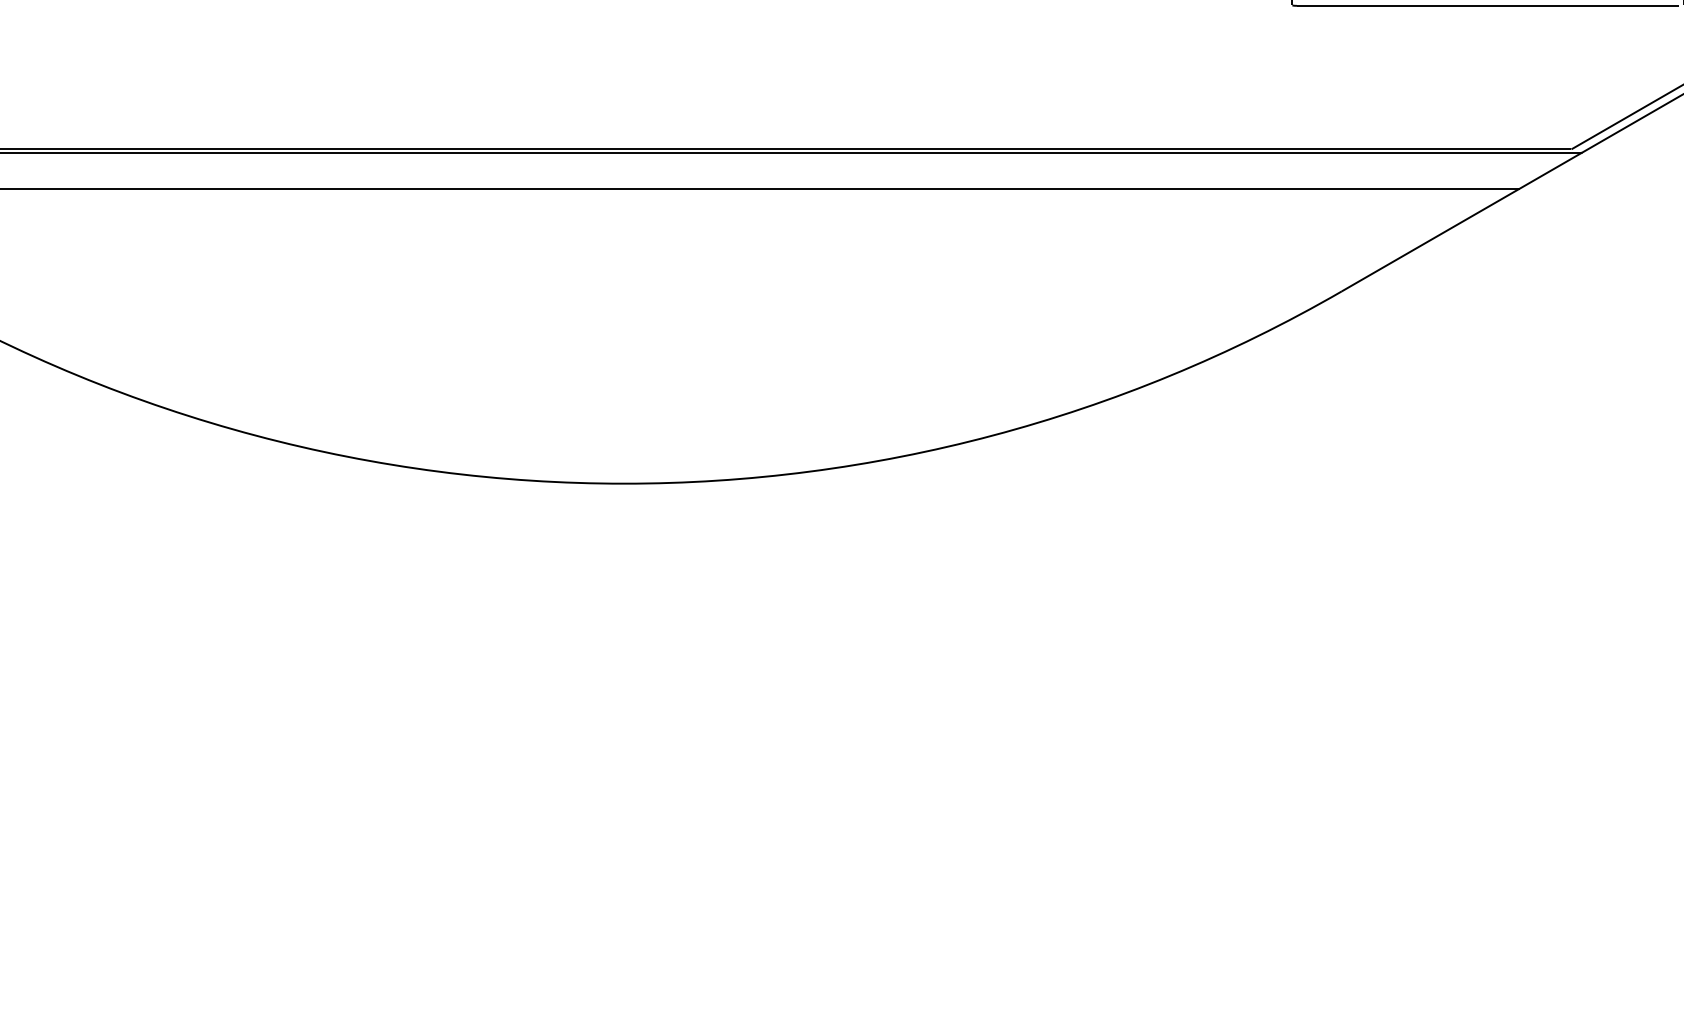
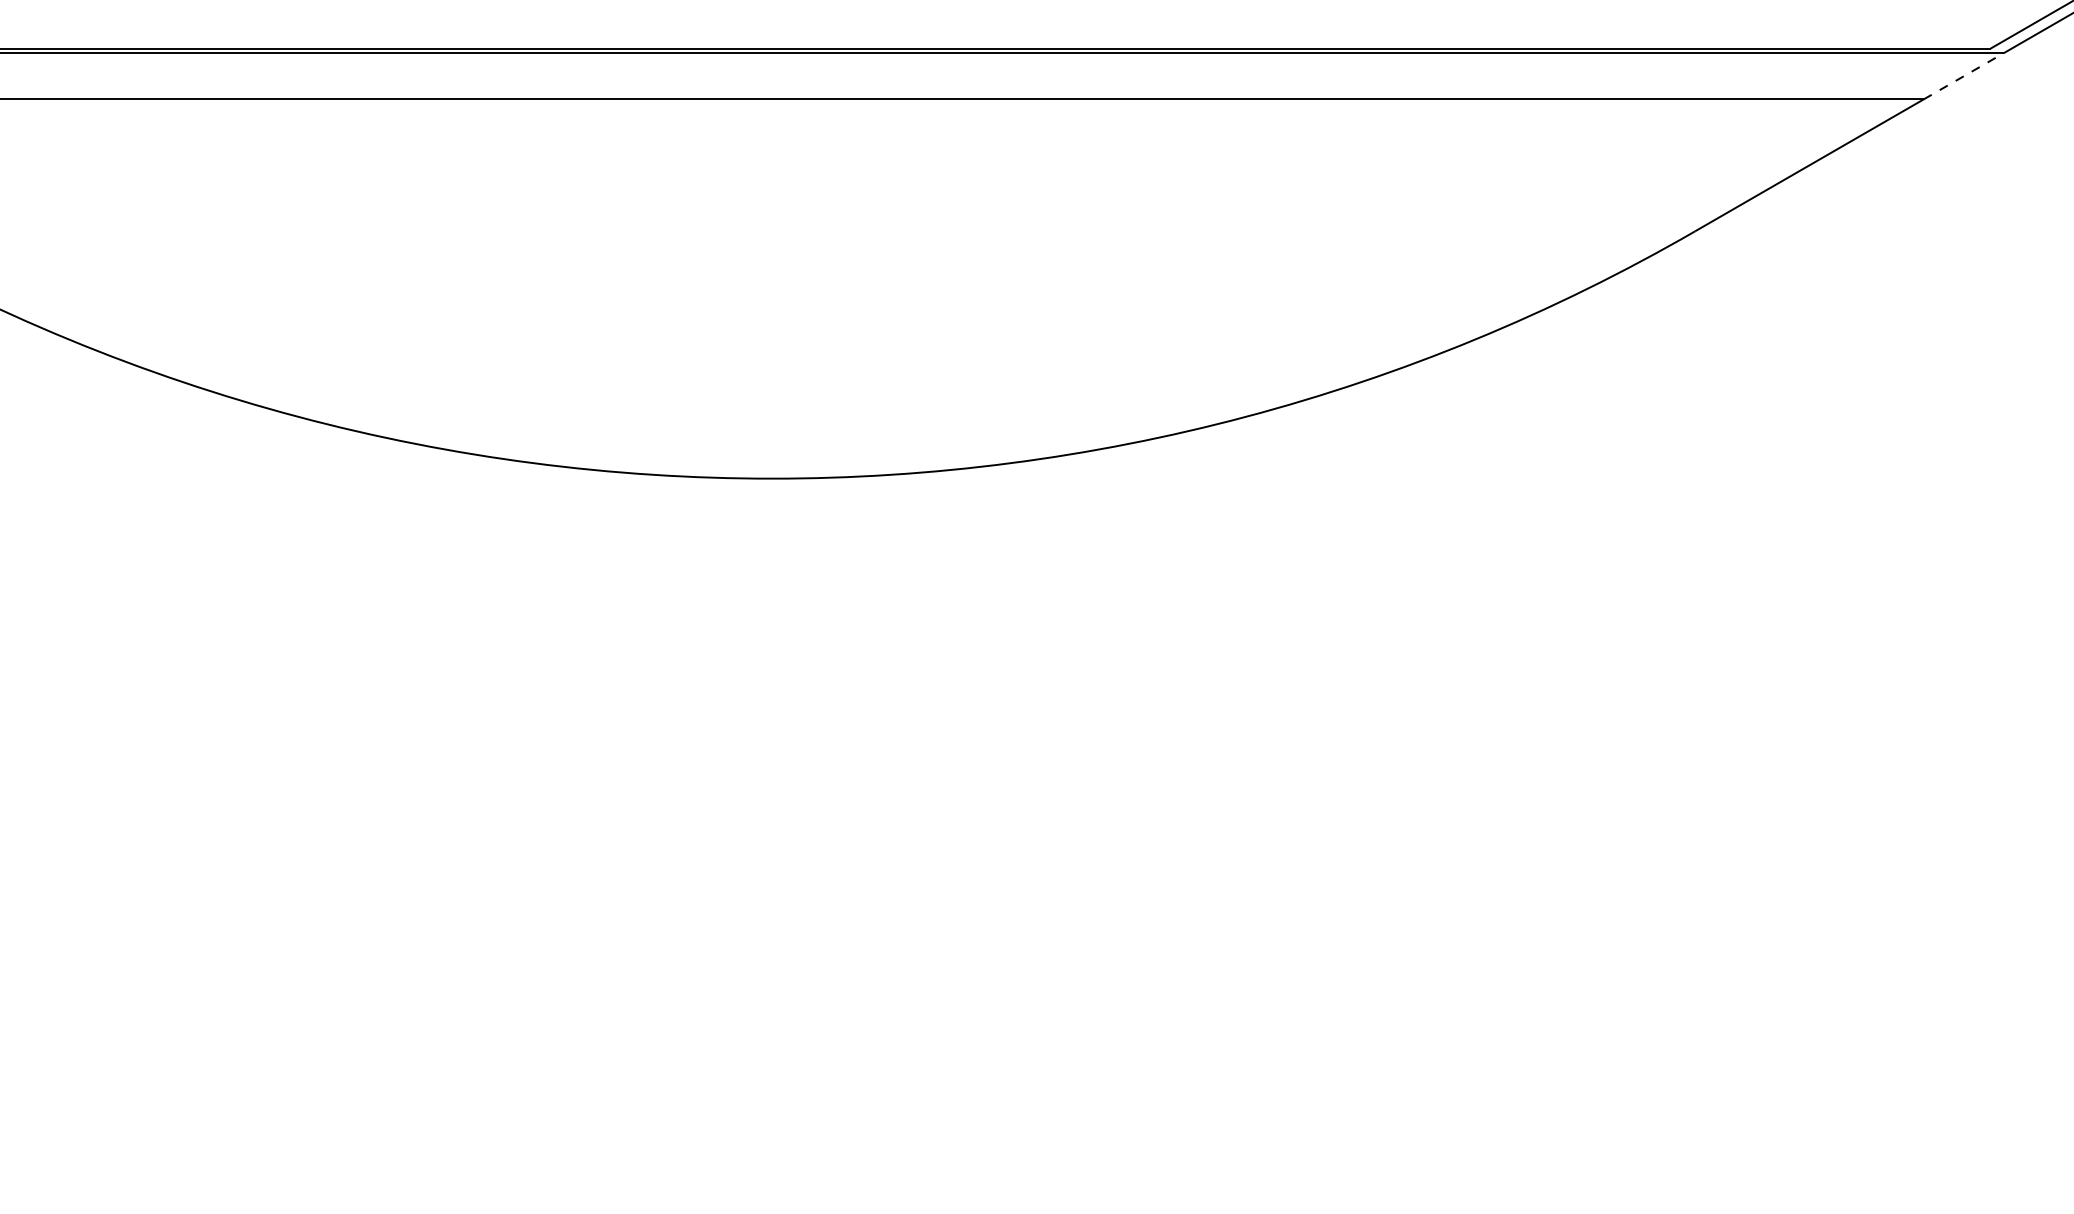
line: (1550, 170) -> (1963, 75), solid -> dashed

